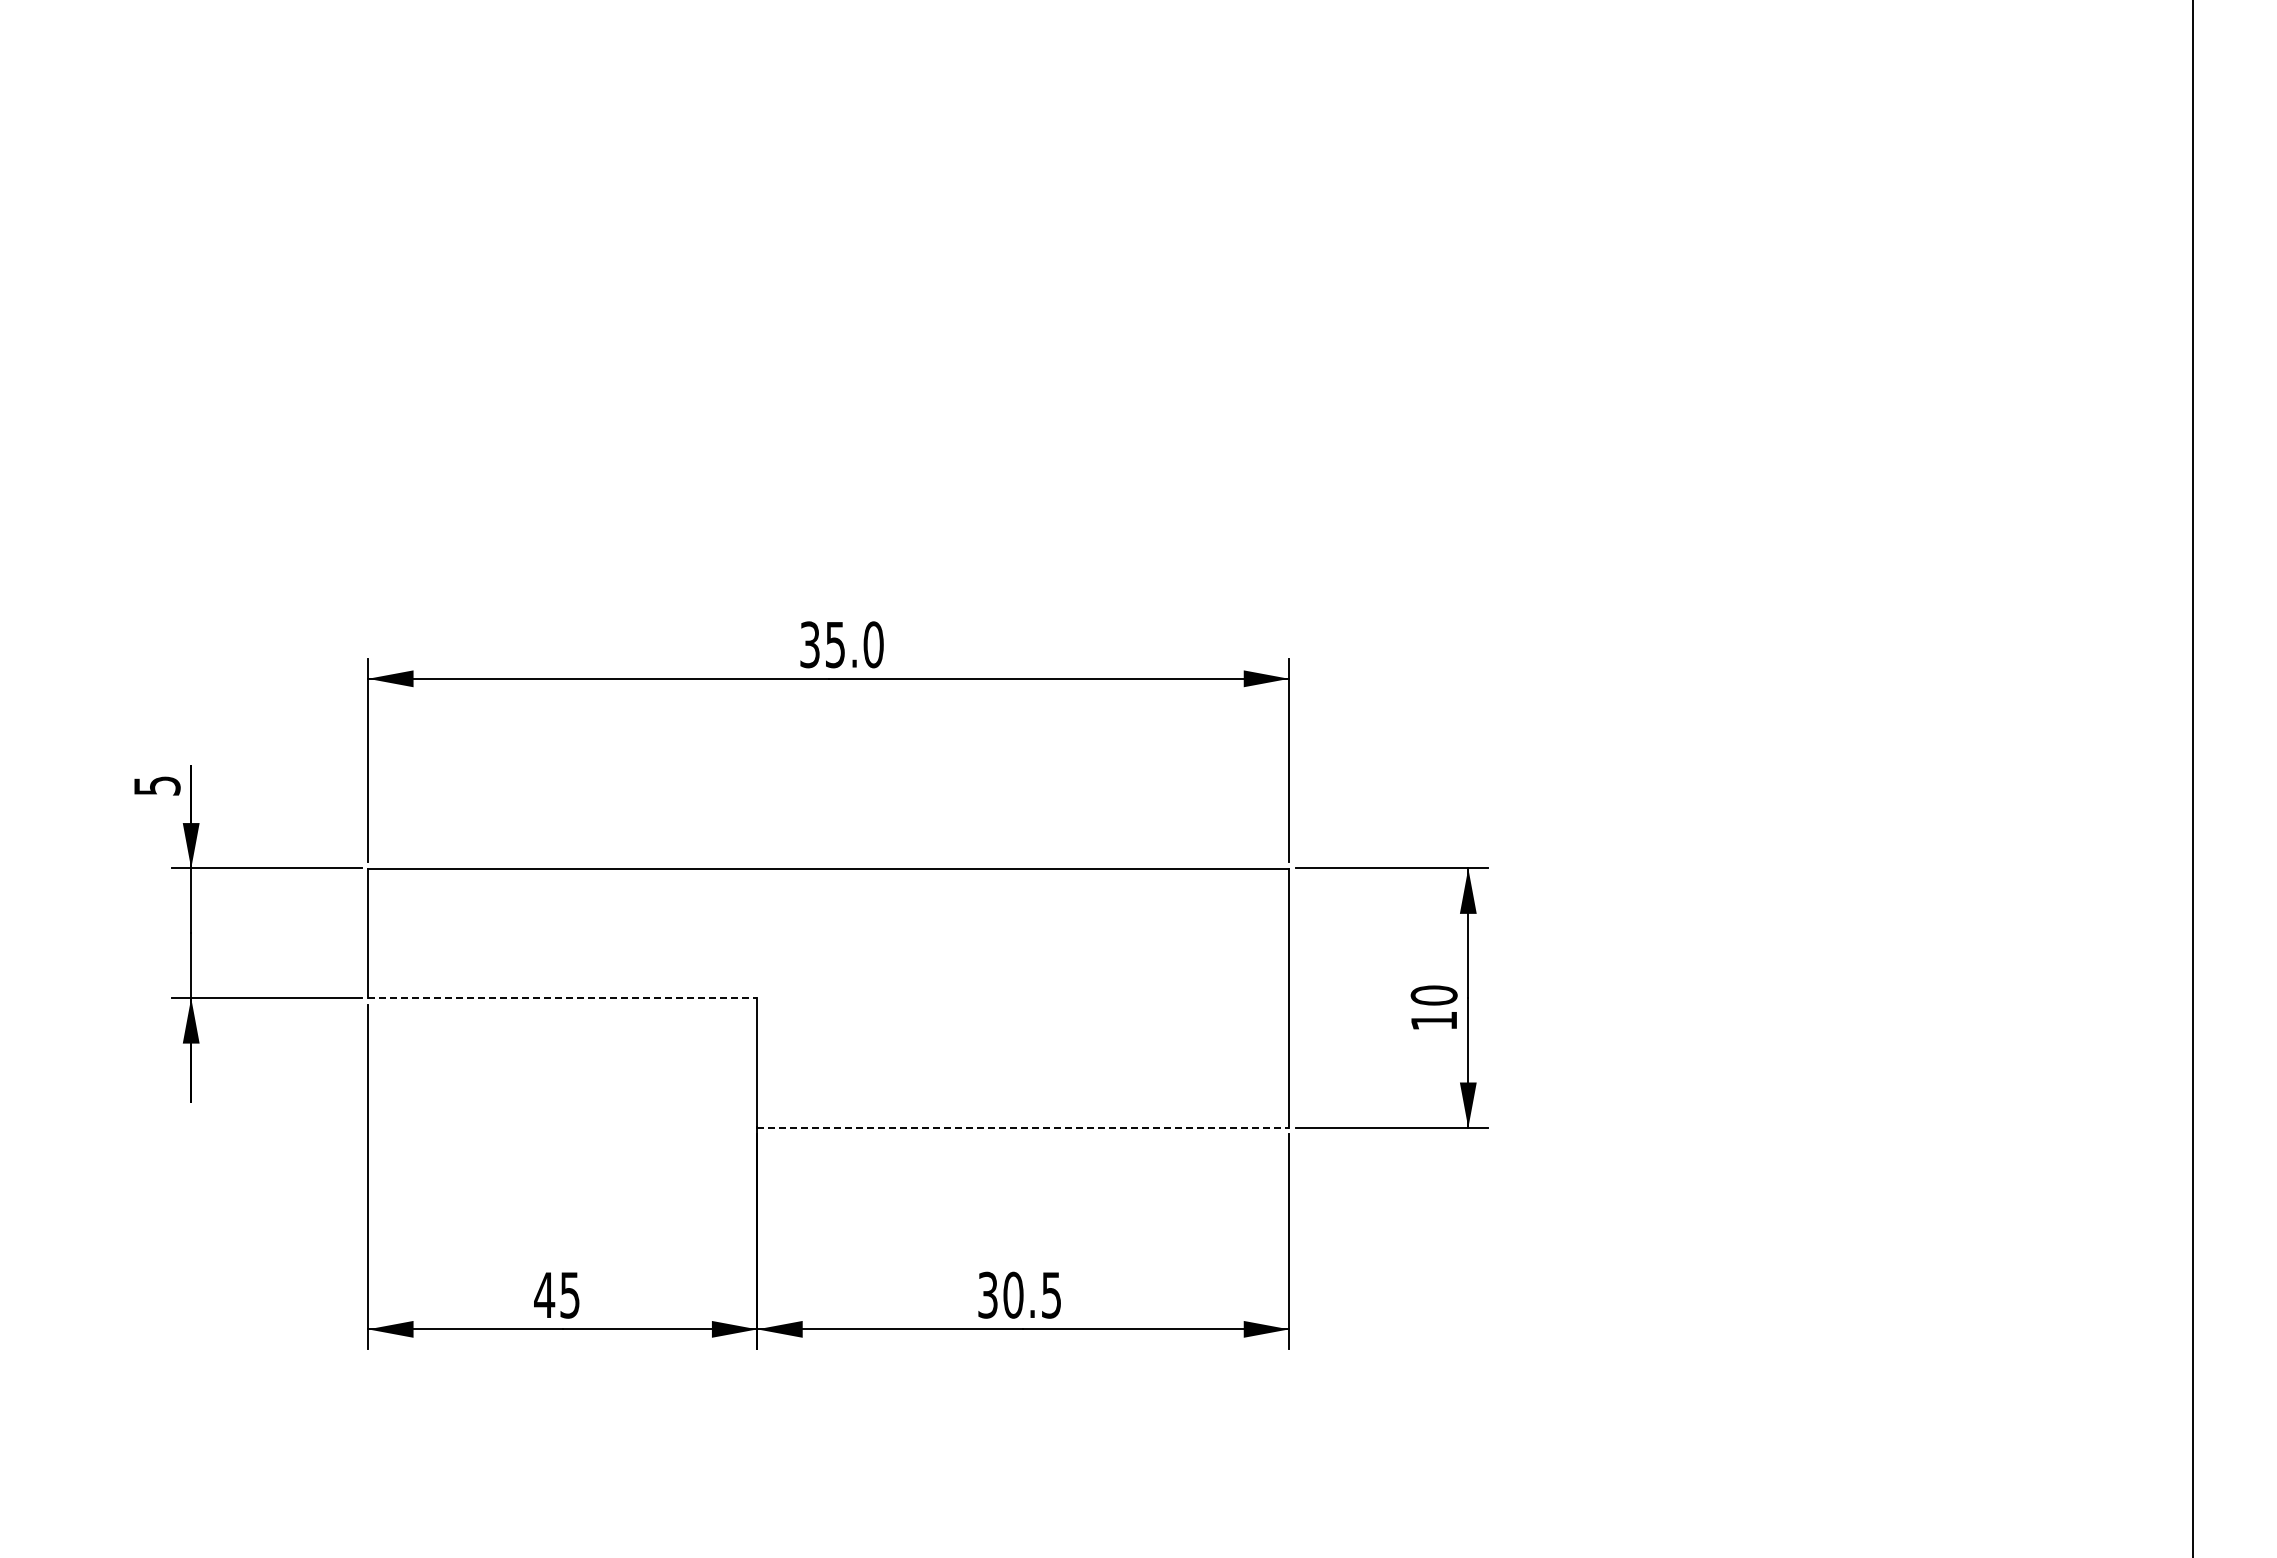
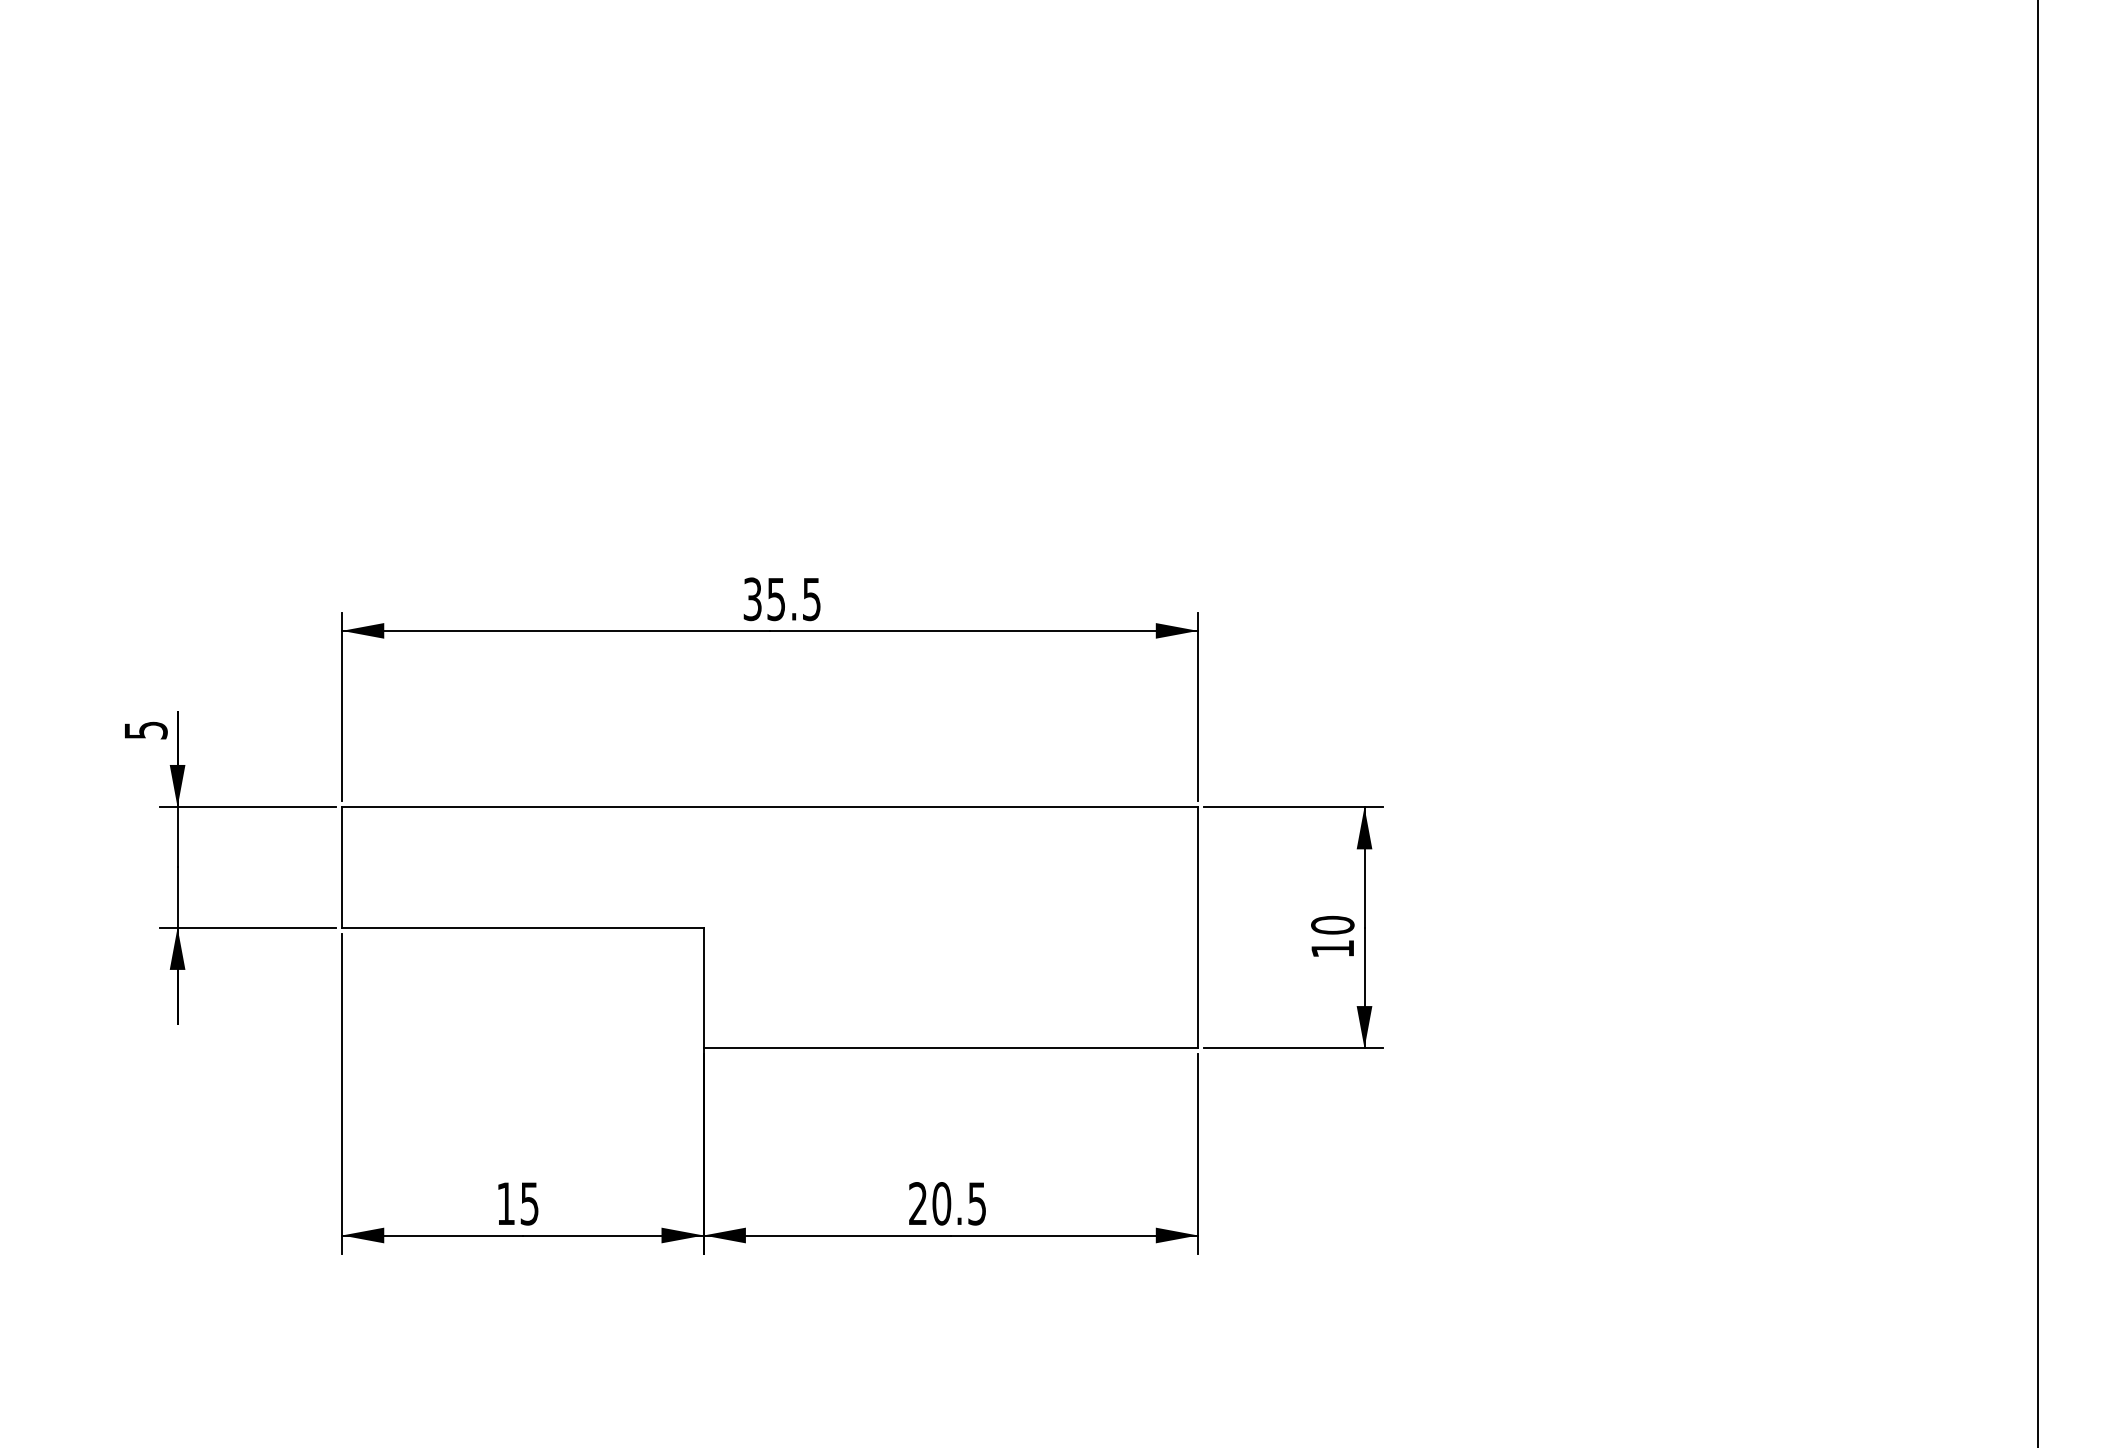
text: (873, 644) -> (811, 598), 35.0 -> 35.5
line: (562, 998) -> (522, 928), dashed -> solid
line: (1023, 1127) -> (951, 1047), dashed -> solid
text: (544, 1294) -> (505, 1203), 45 -> 15
text: (987, 1295) -> (917, 1204), 30.5 -> 20.5

